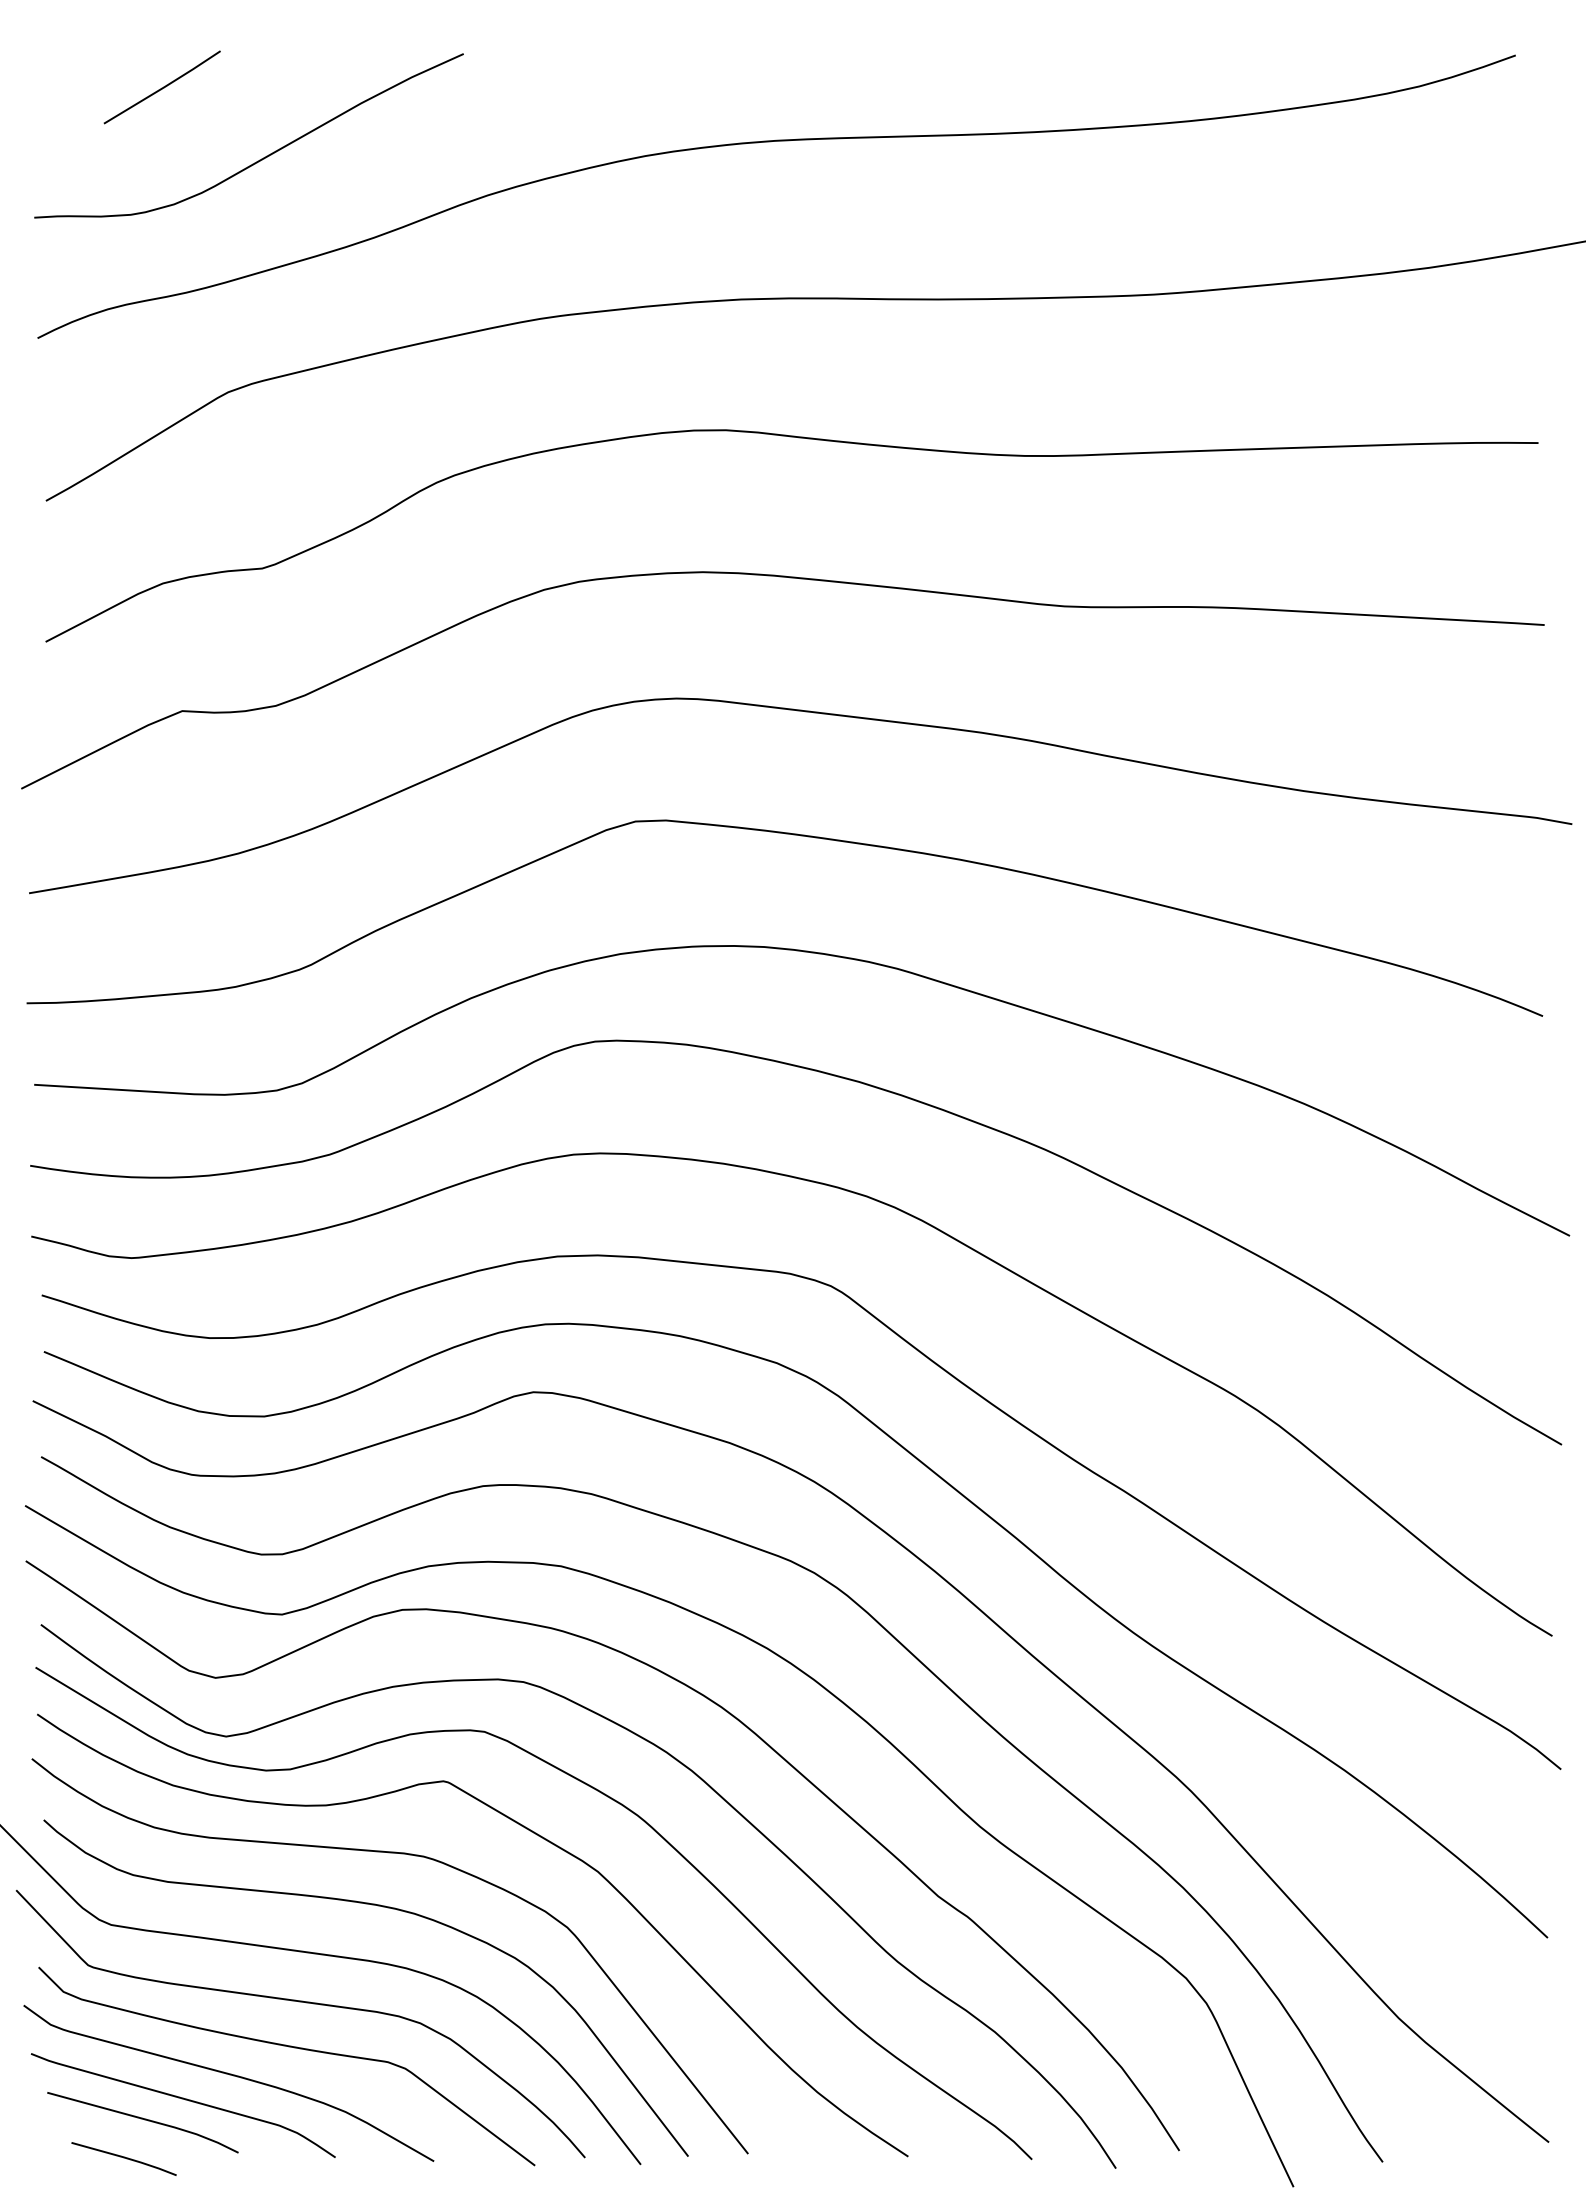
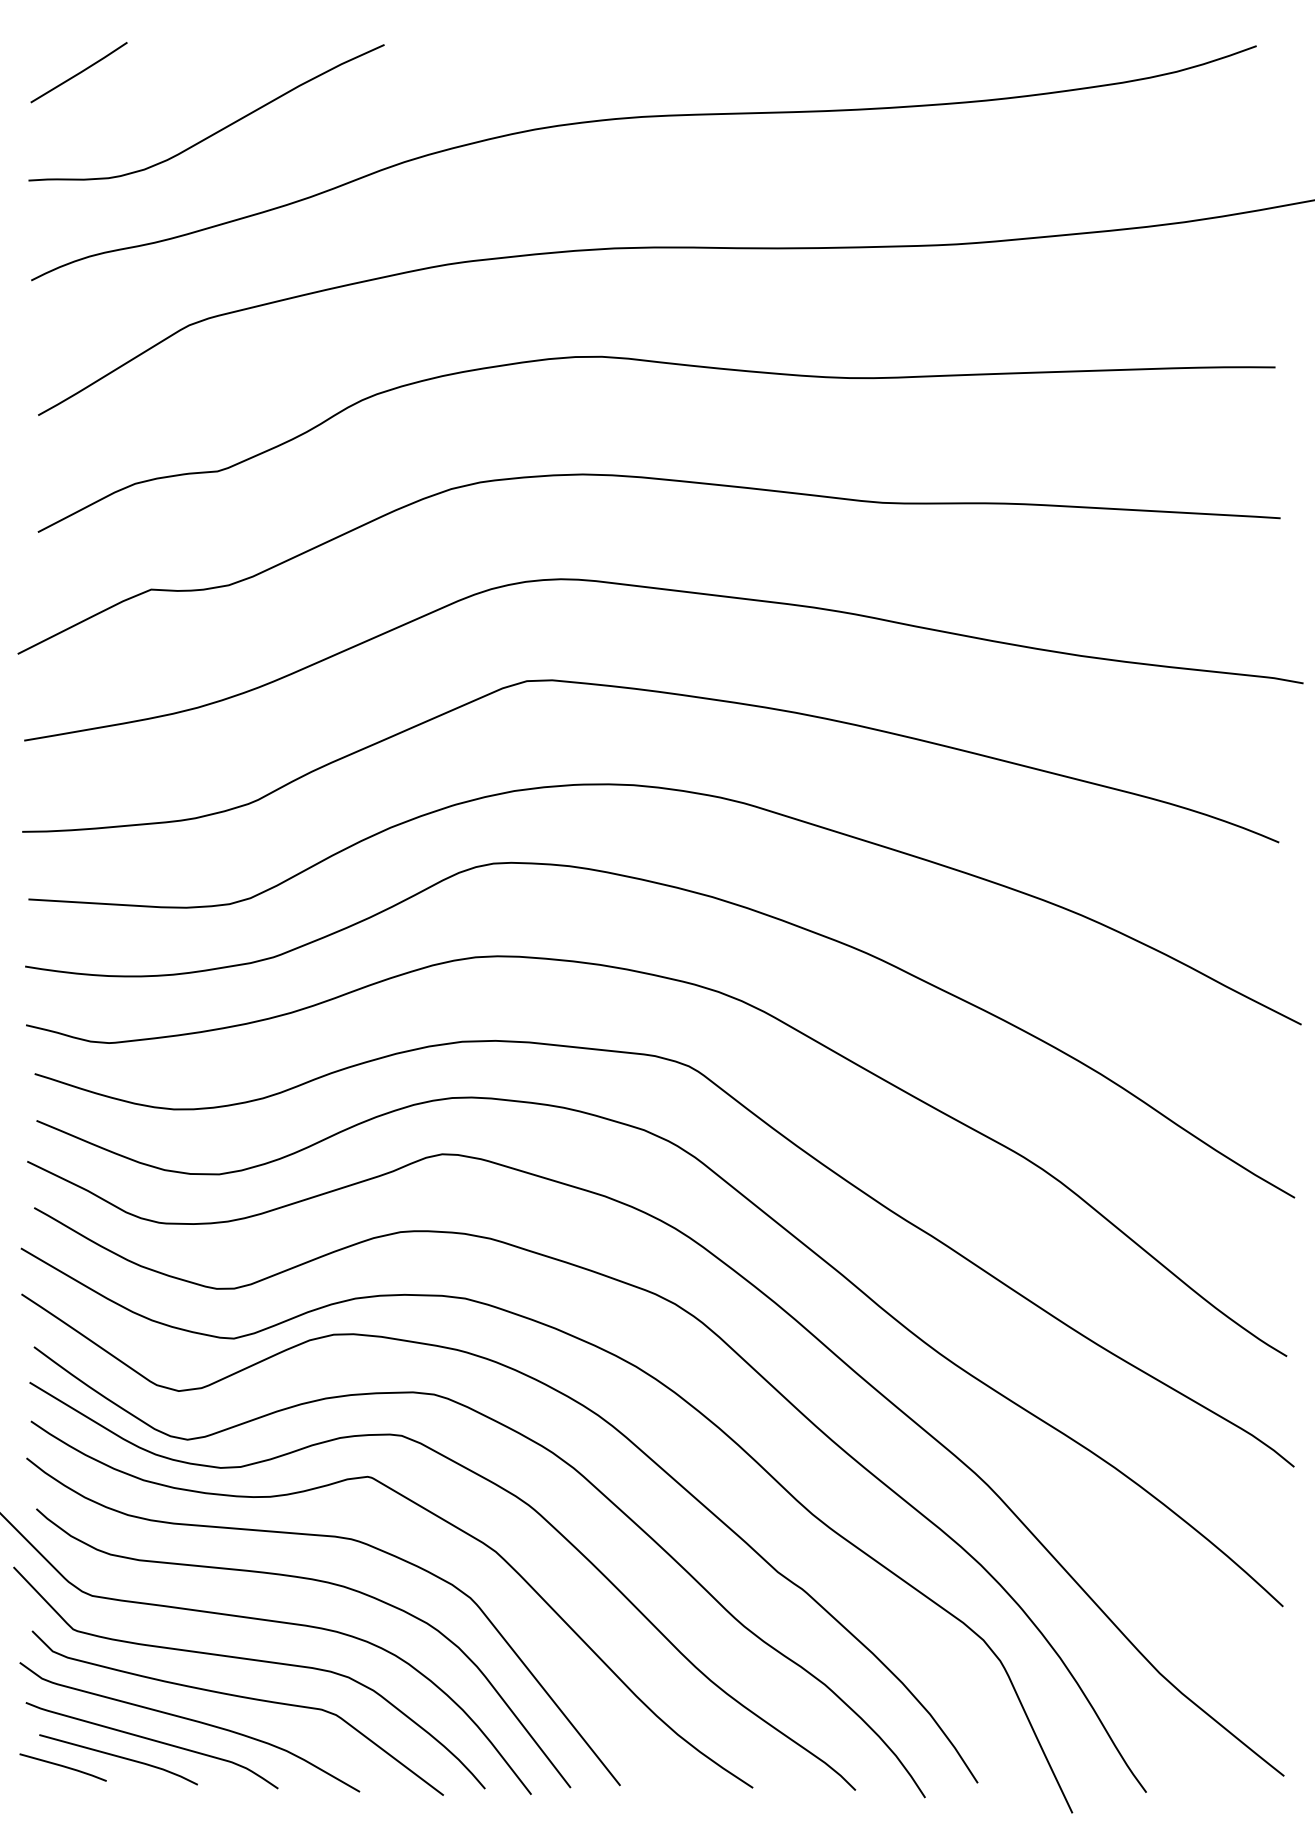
line: (161, 87) -> (78, 72), moved
line: (123, 2158) -> (62, 1767), moved

